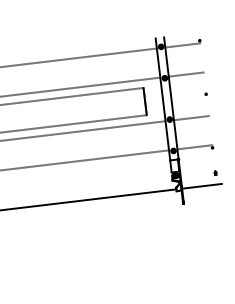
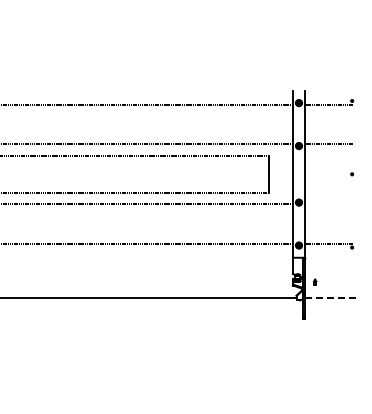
line: (191, 118) -> (328, 204), removed
part: (215, 172) -> (315, 281), moved
line: (202, 186) -> (332, 297), solid -> dashed

